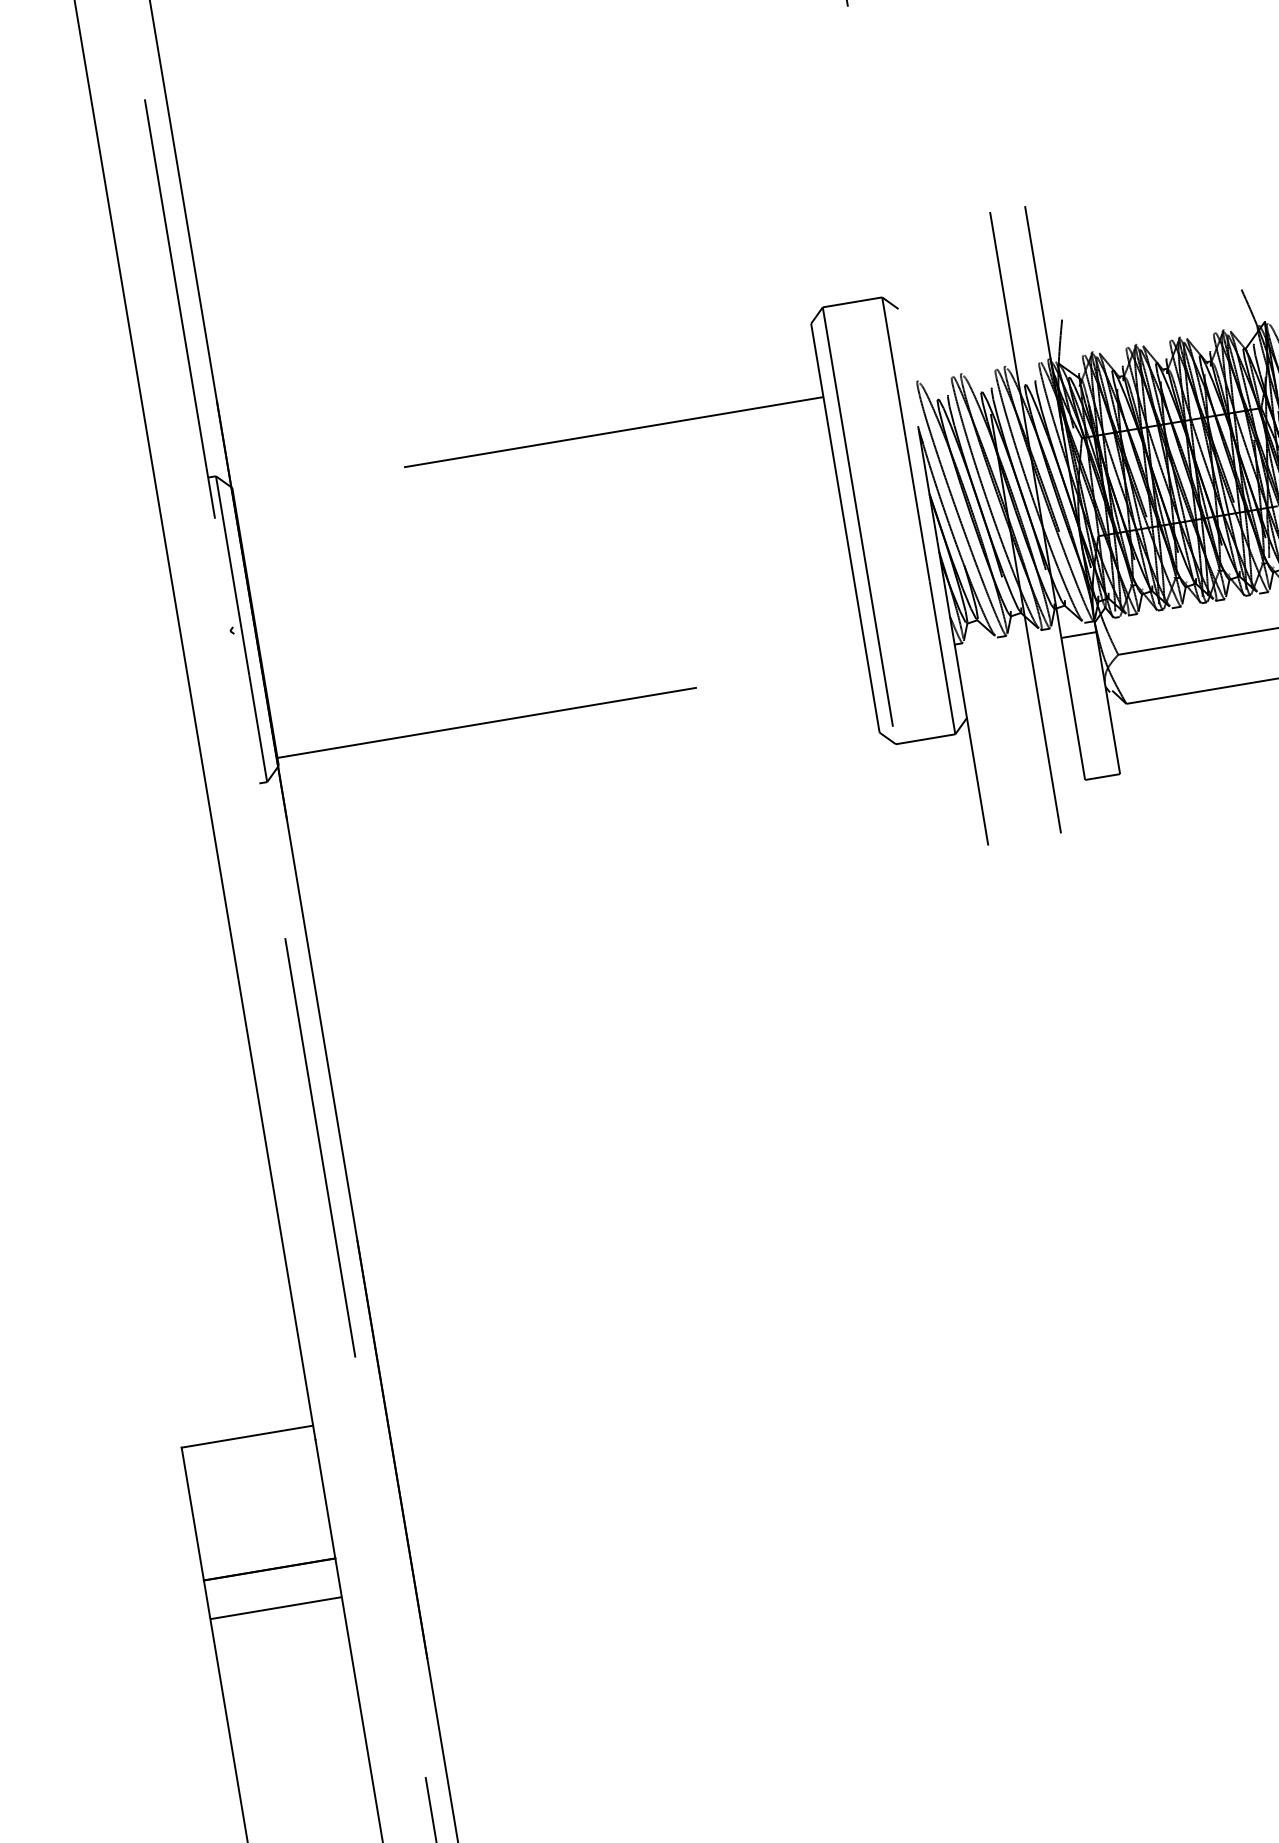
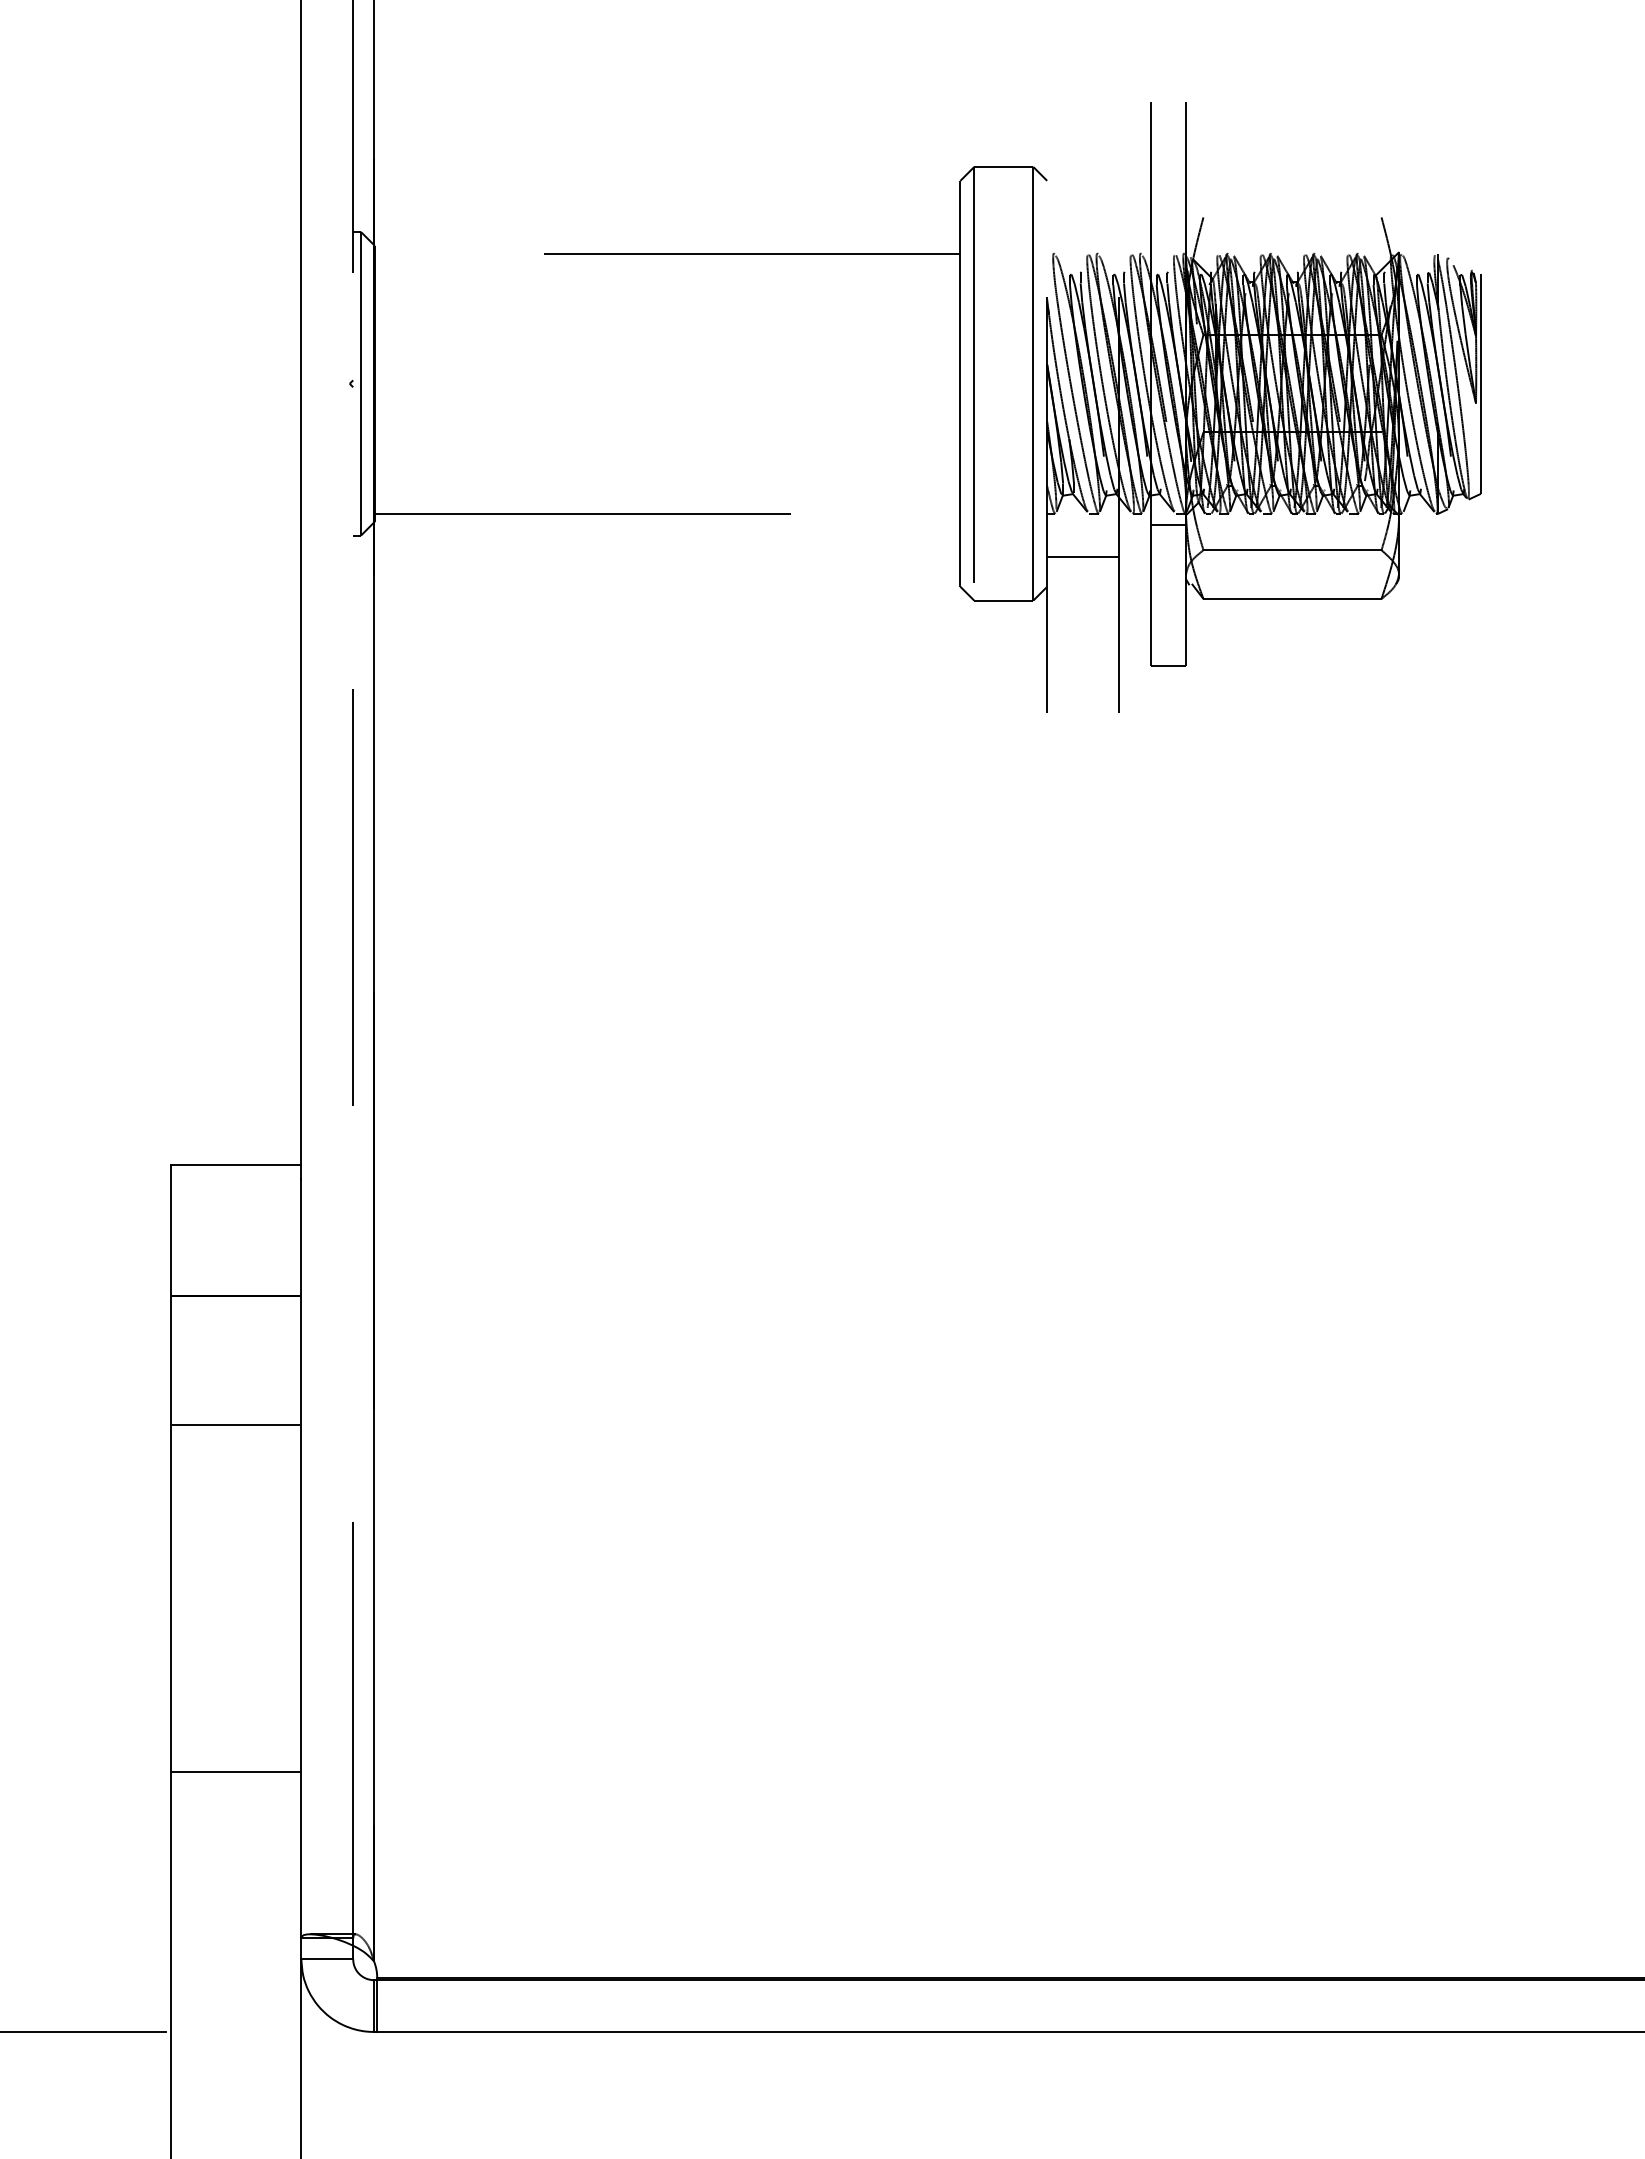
line: (998, 682) -> (1083, 557), added
line: (275, 1607) -> (235, 1424), moved

